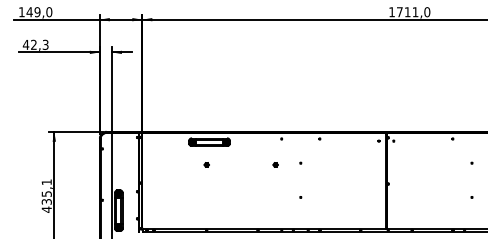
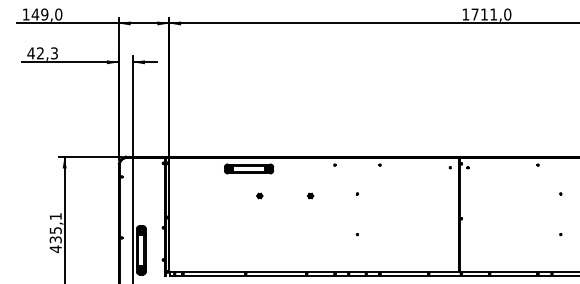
part: (206, 164) -> (259, 195), moved
part: (275, 164) -> (310, 195), moved

